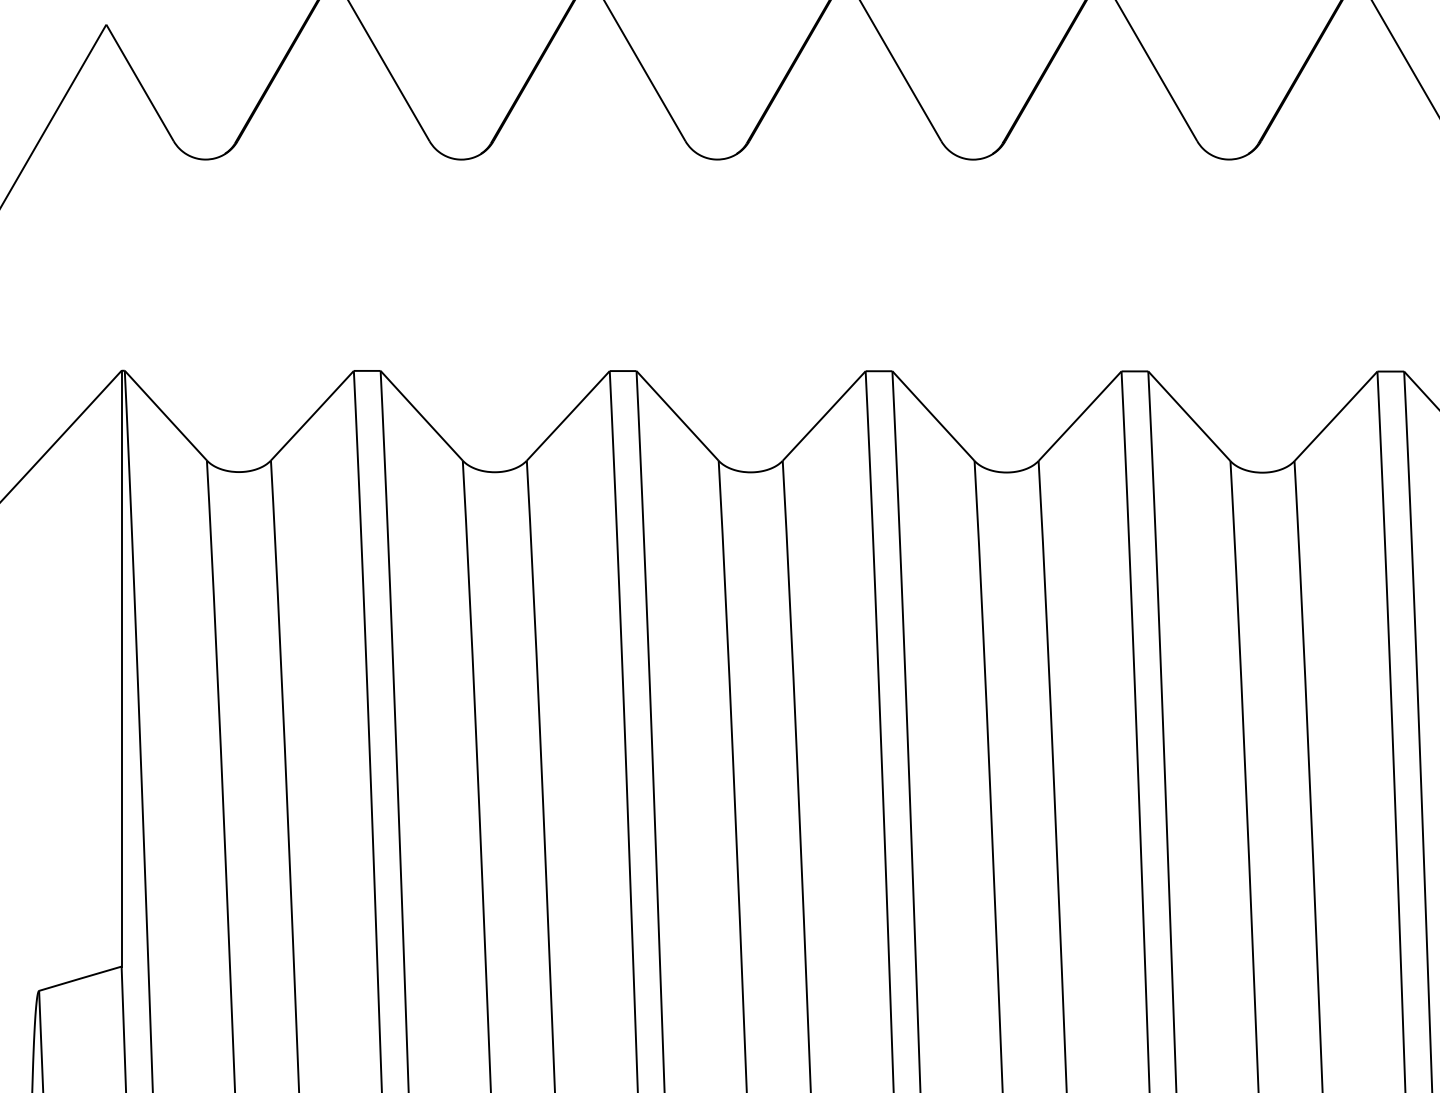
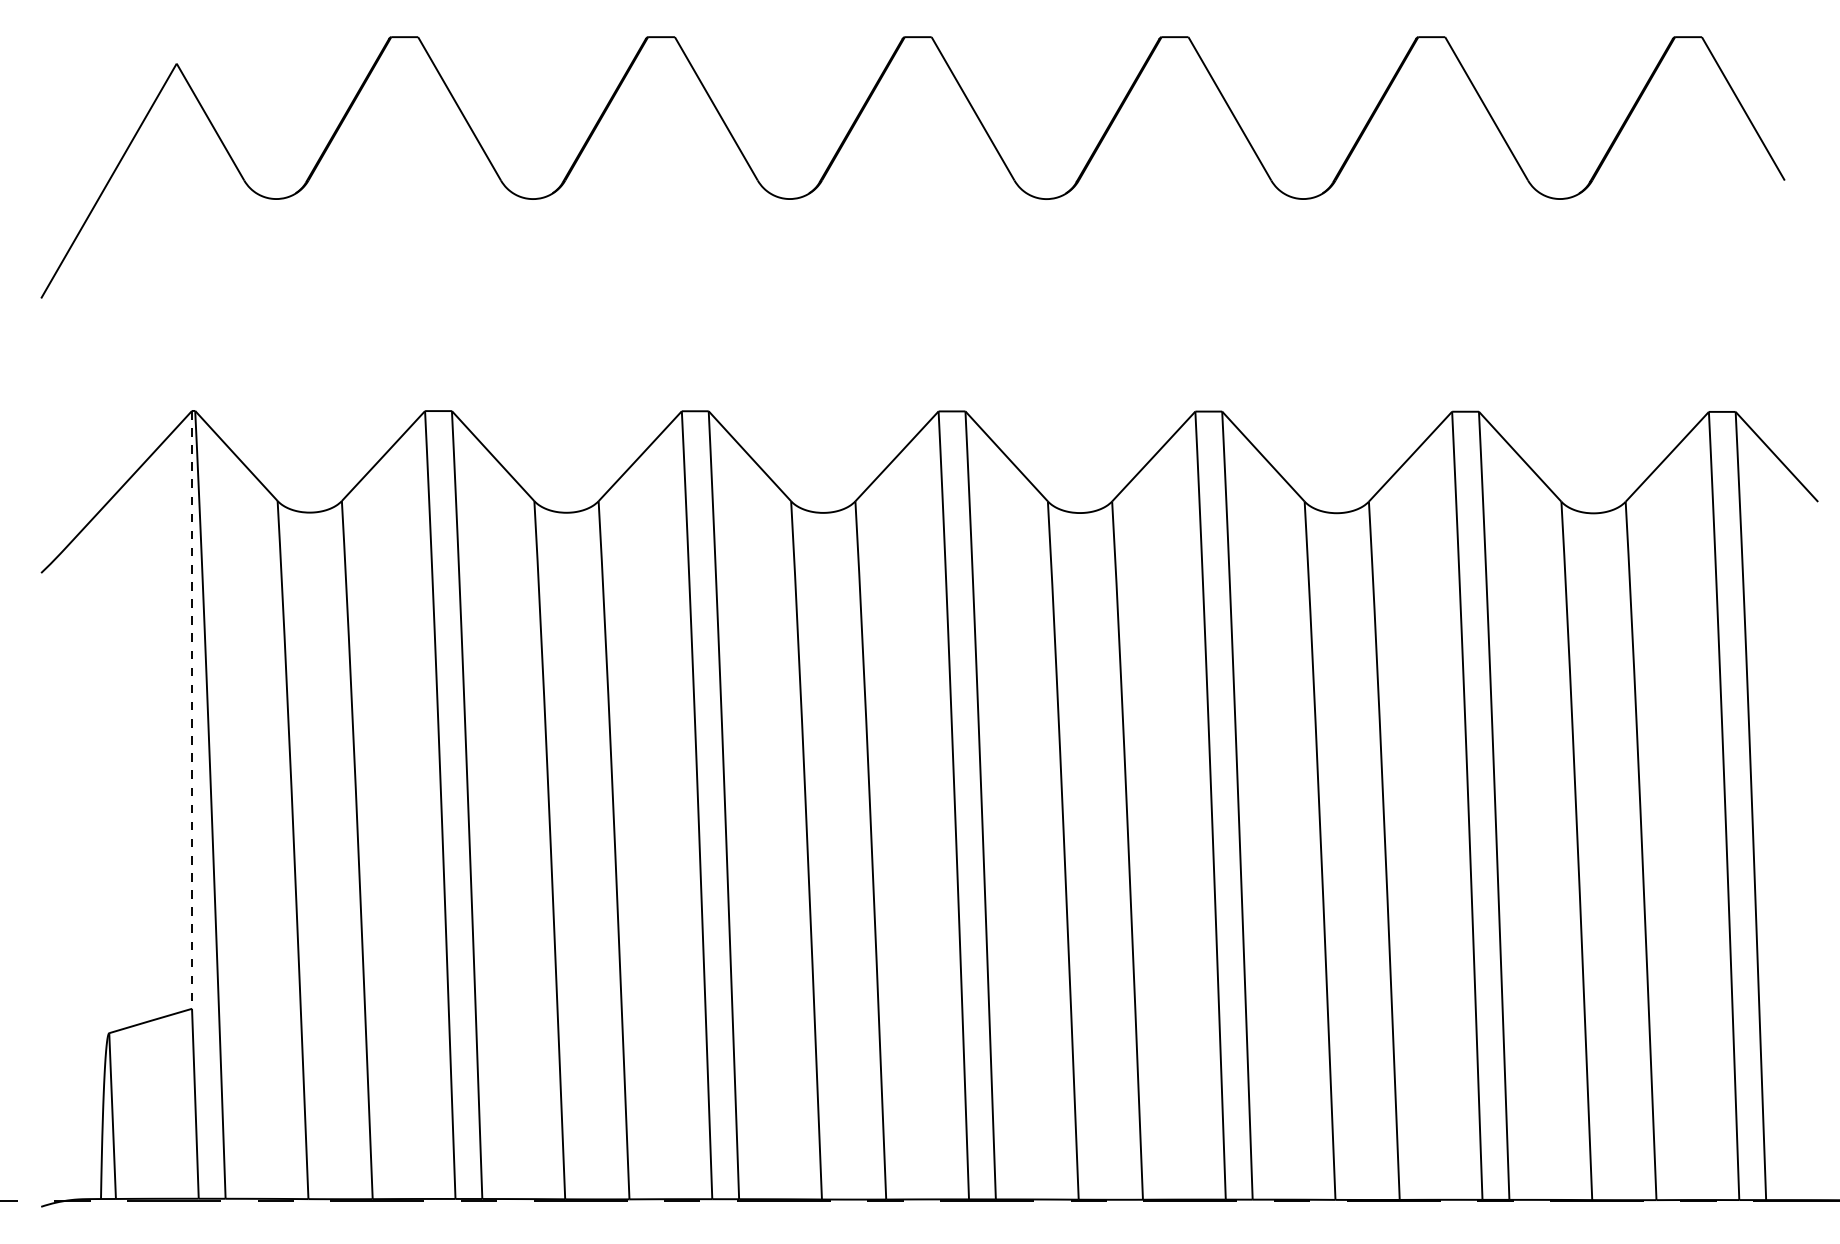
line: (122, 668) -> (192, 709), solid -> dashed

